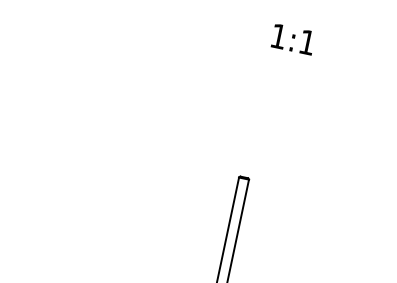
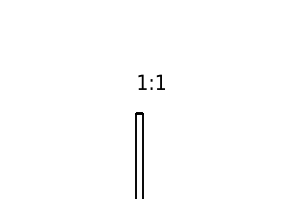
text: (293, 38) -> (151, 81), moved

